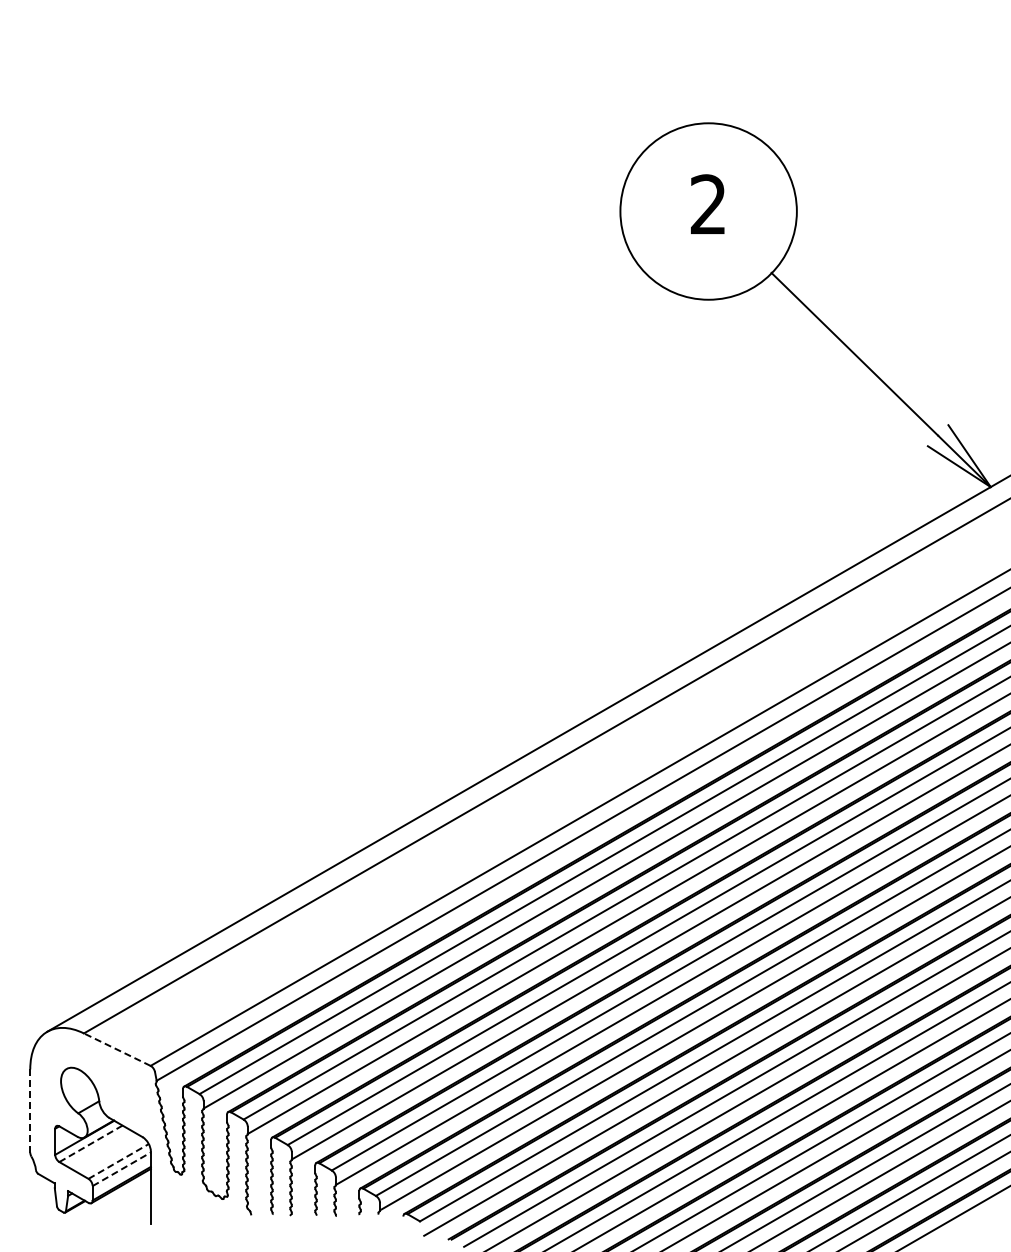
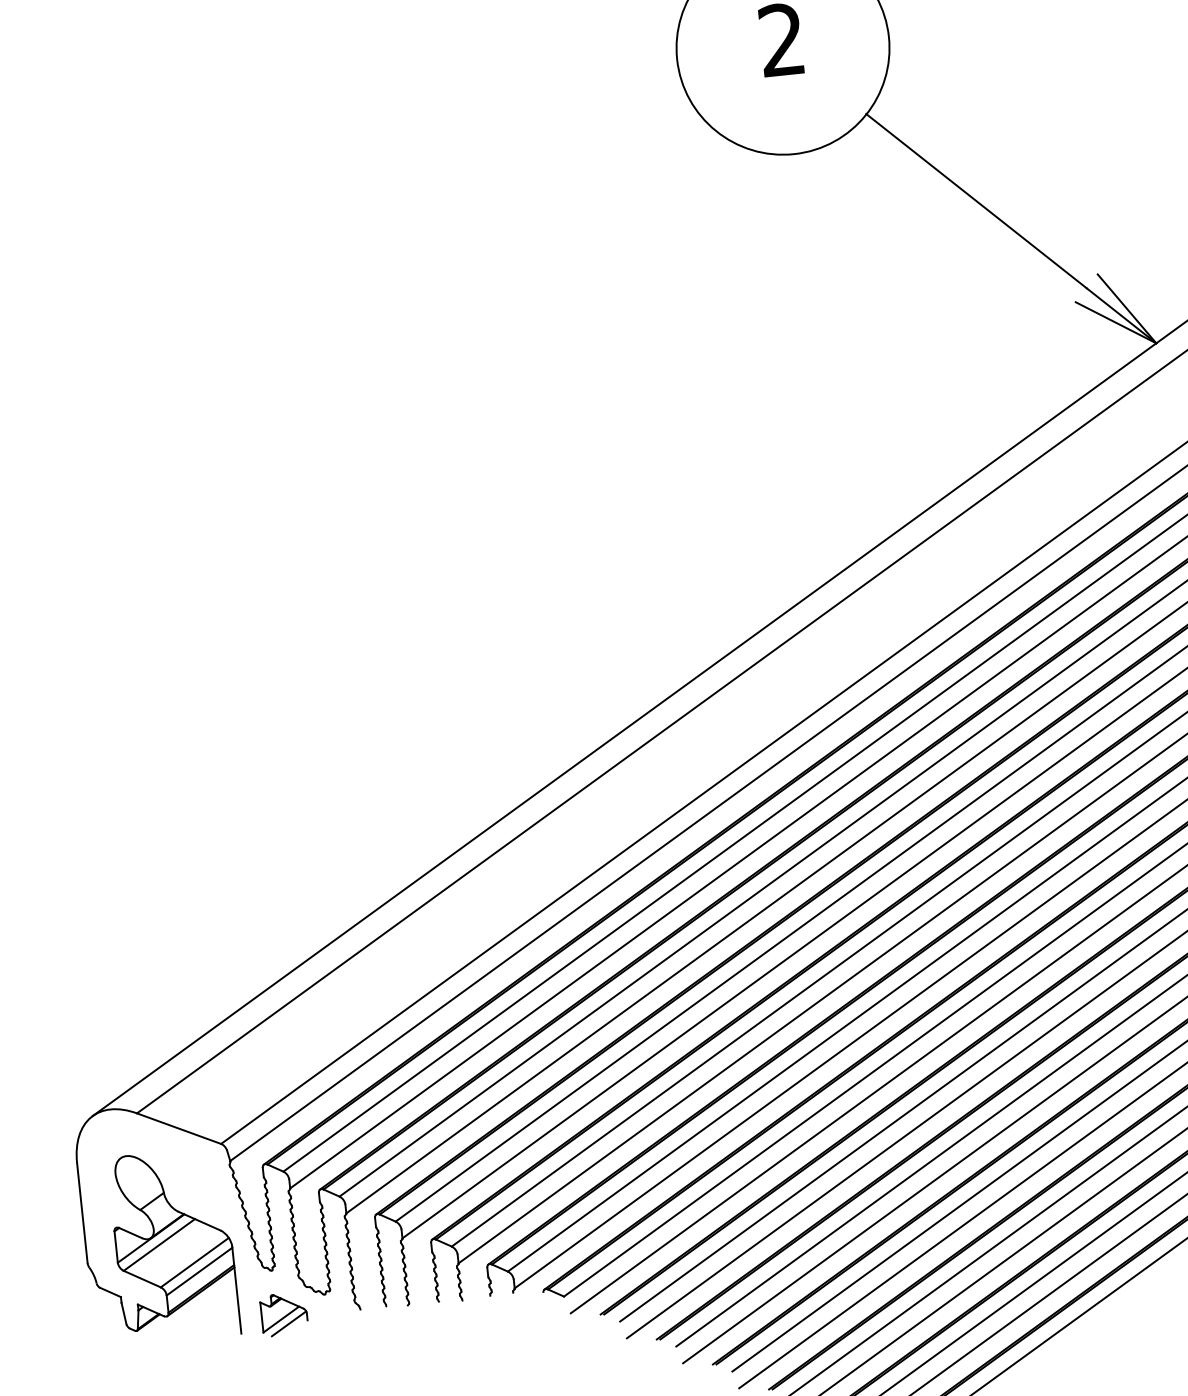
line: (116, 1049) -> (178, 1128), dashed -> solid
line: (30, 1111) -> (82, 1213), dashed -> solid
line: (91, 1143) -> (159, 1244), dashed -> solid
line: (118, 1161) -> (194, 1262), dashed -> solid
line: (121, 1169) -> (199, 1271), dashed -> solid
part: (187, 1211) -> (283, 1314), added

